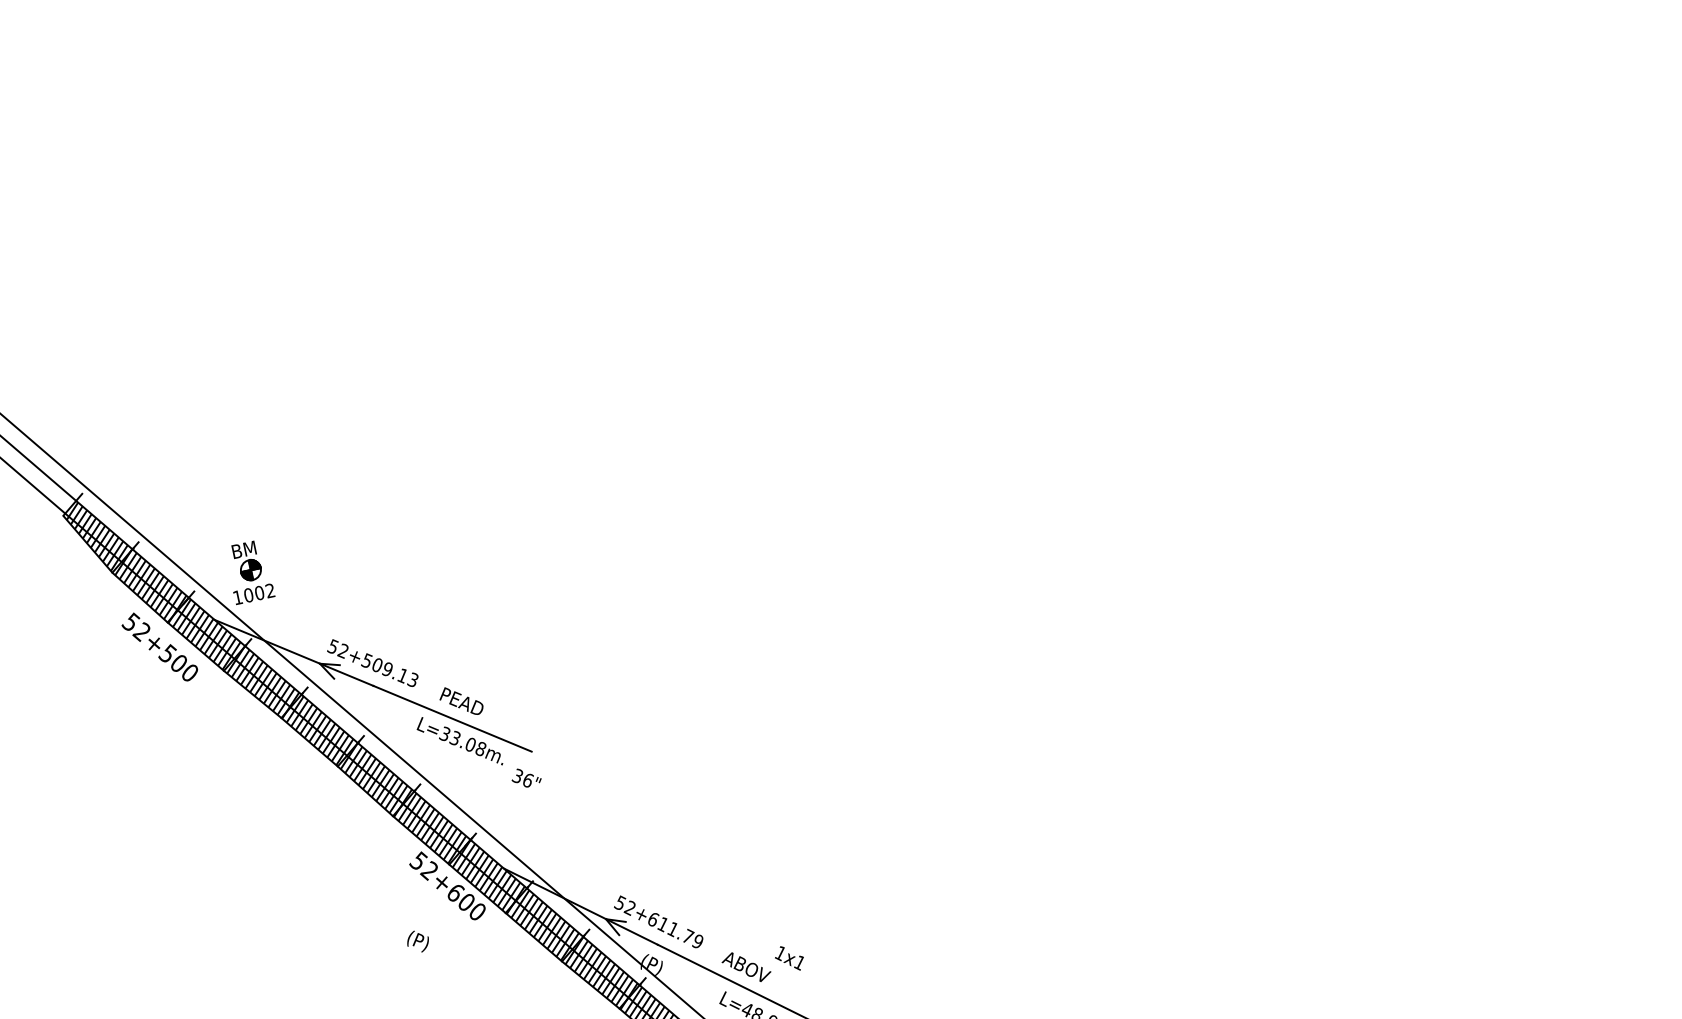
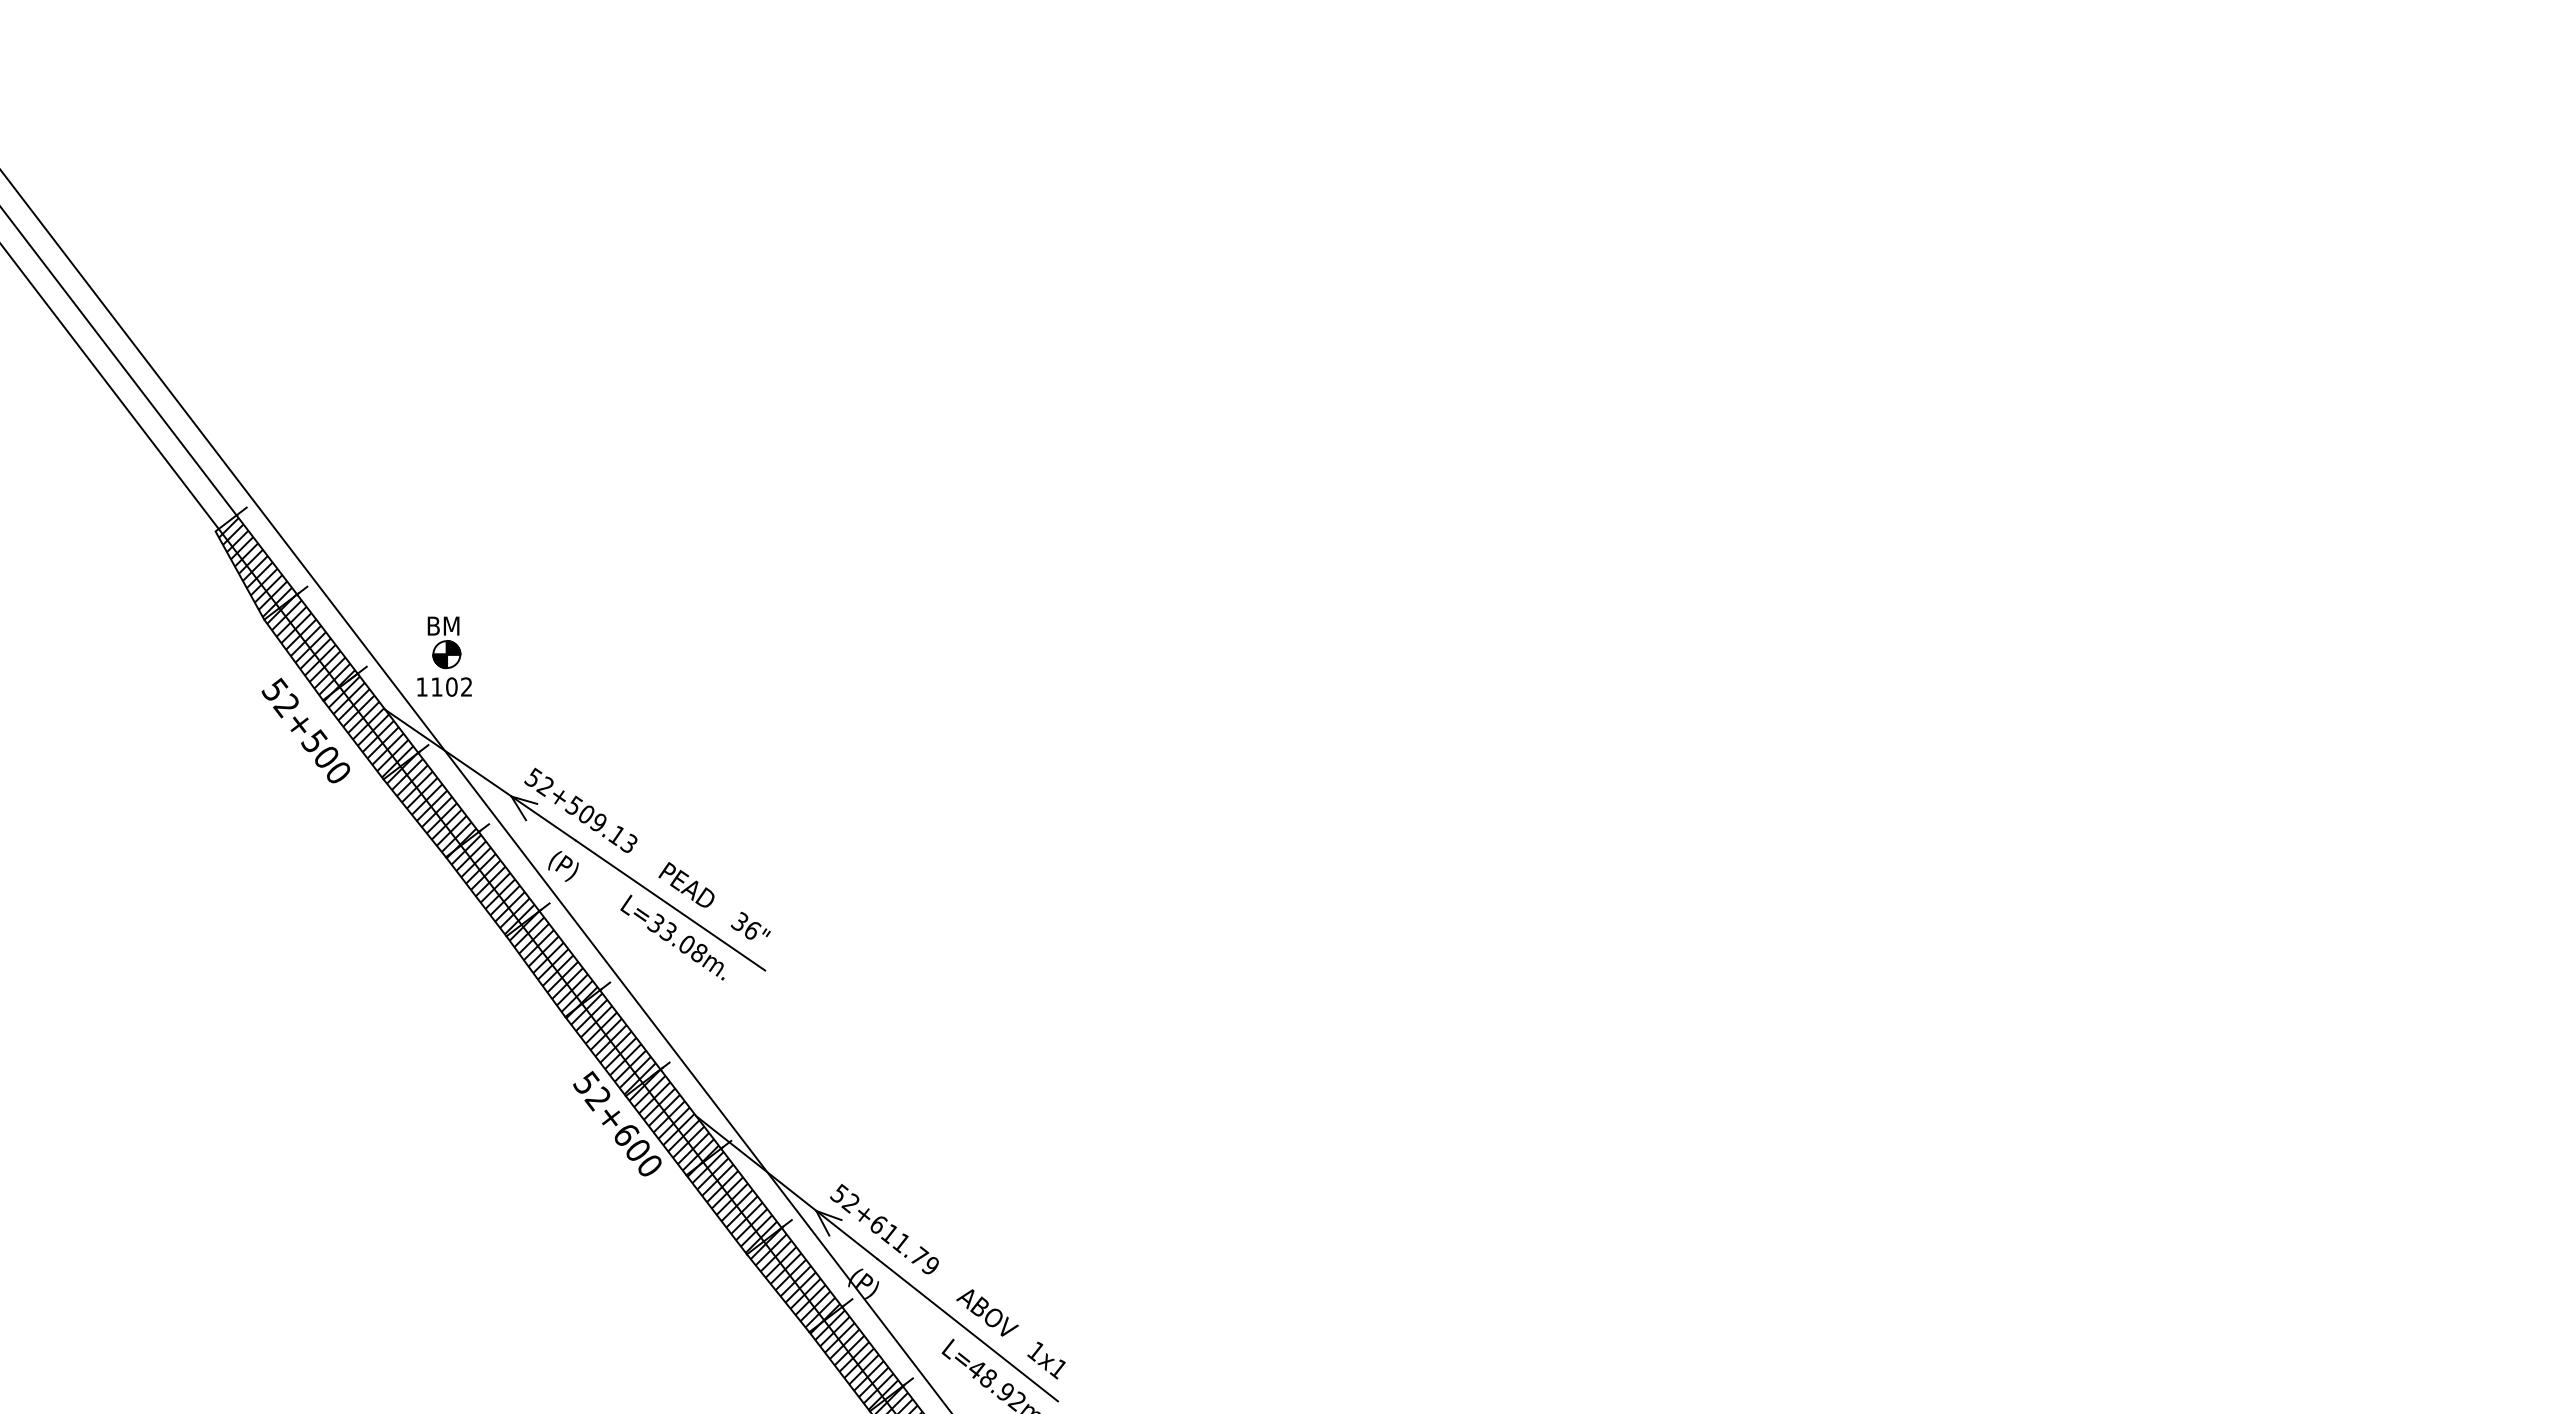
text: (248, 594) -> (436, 686), 1002 -> 1102
text: (525, 777) -> (750, 925), moved
text: (418, 941) -> (563, 866), moved
text: (789, 958) -> (1046, 1360), moved

